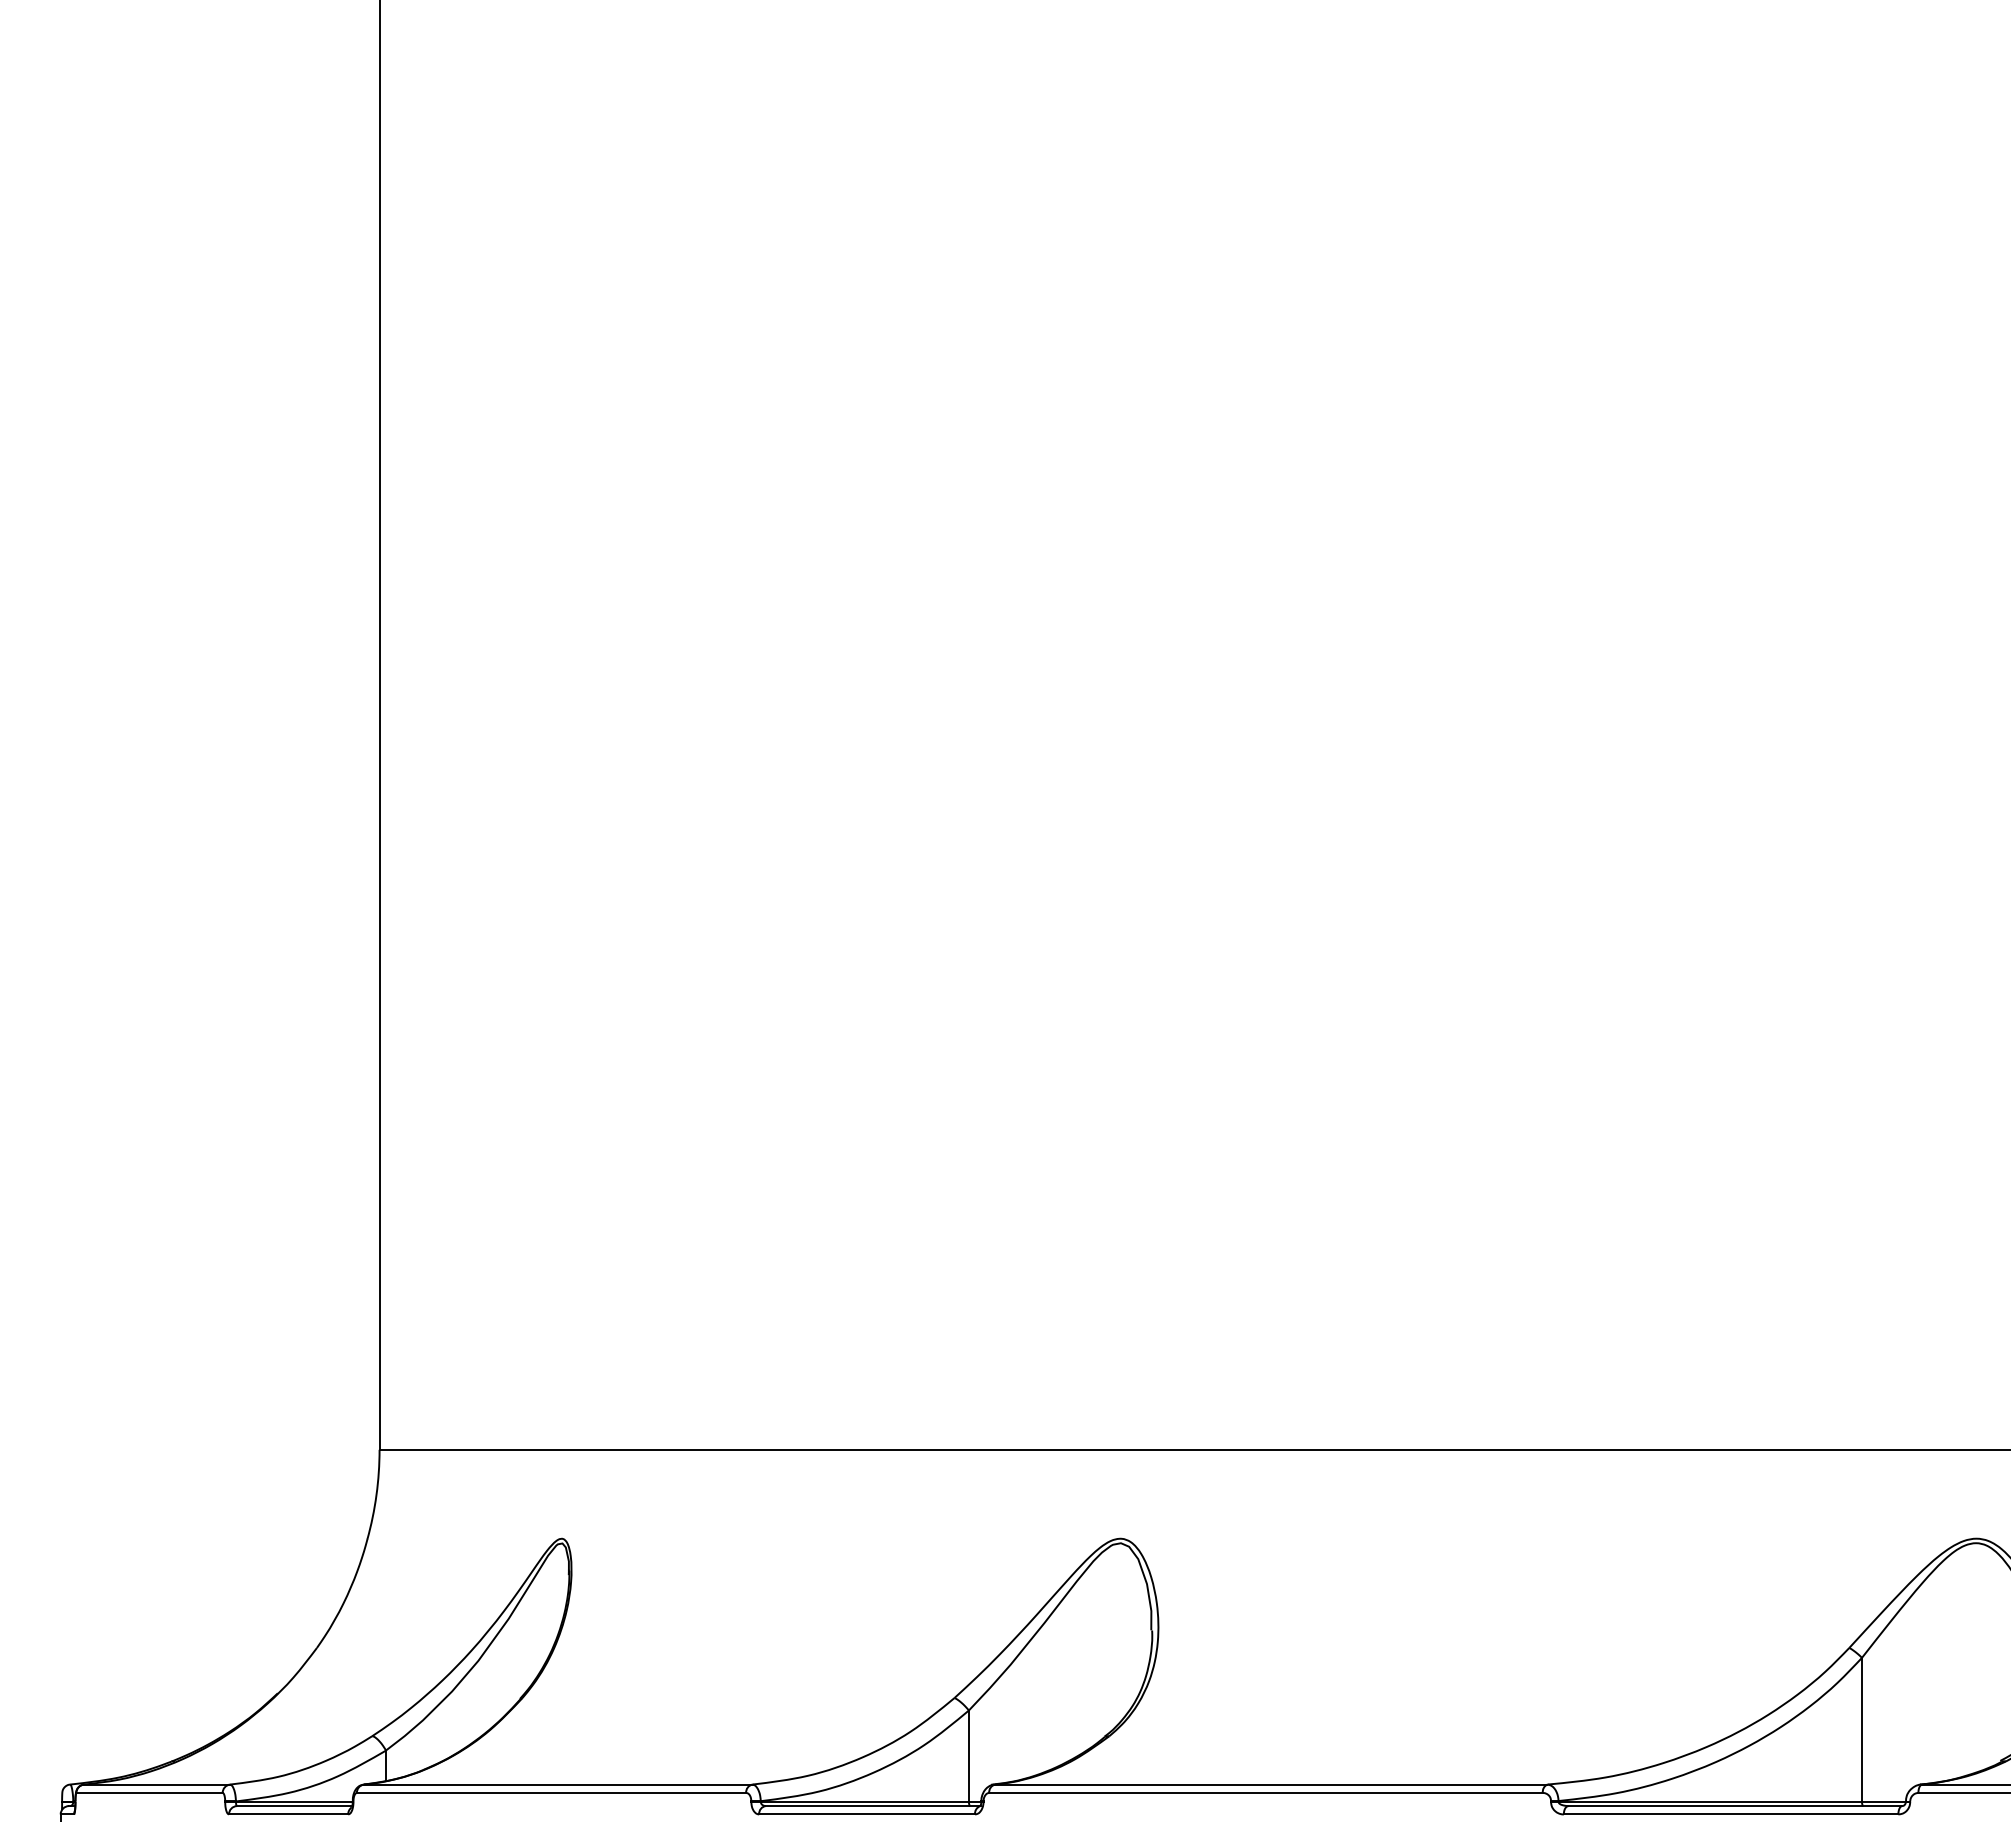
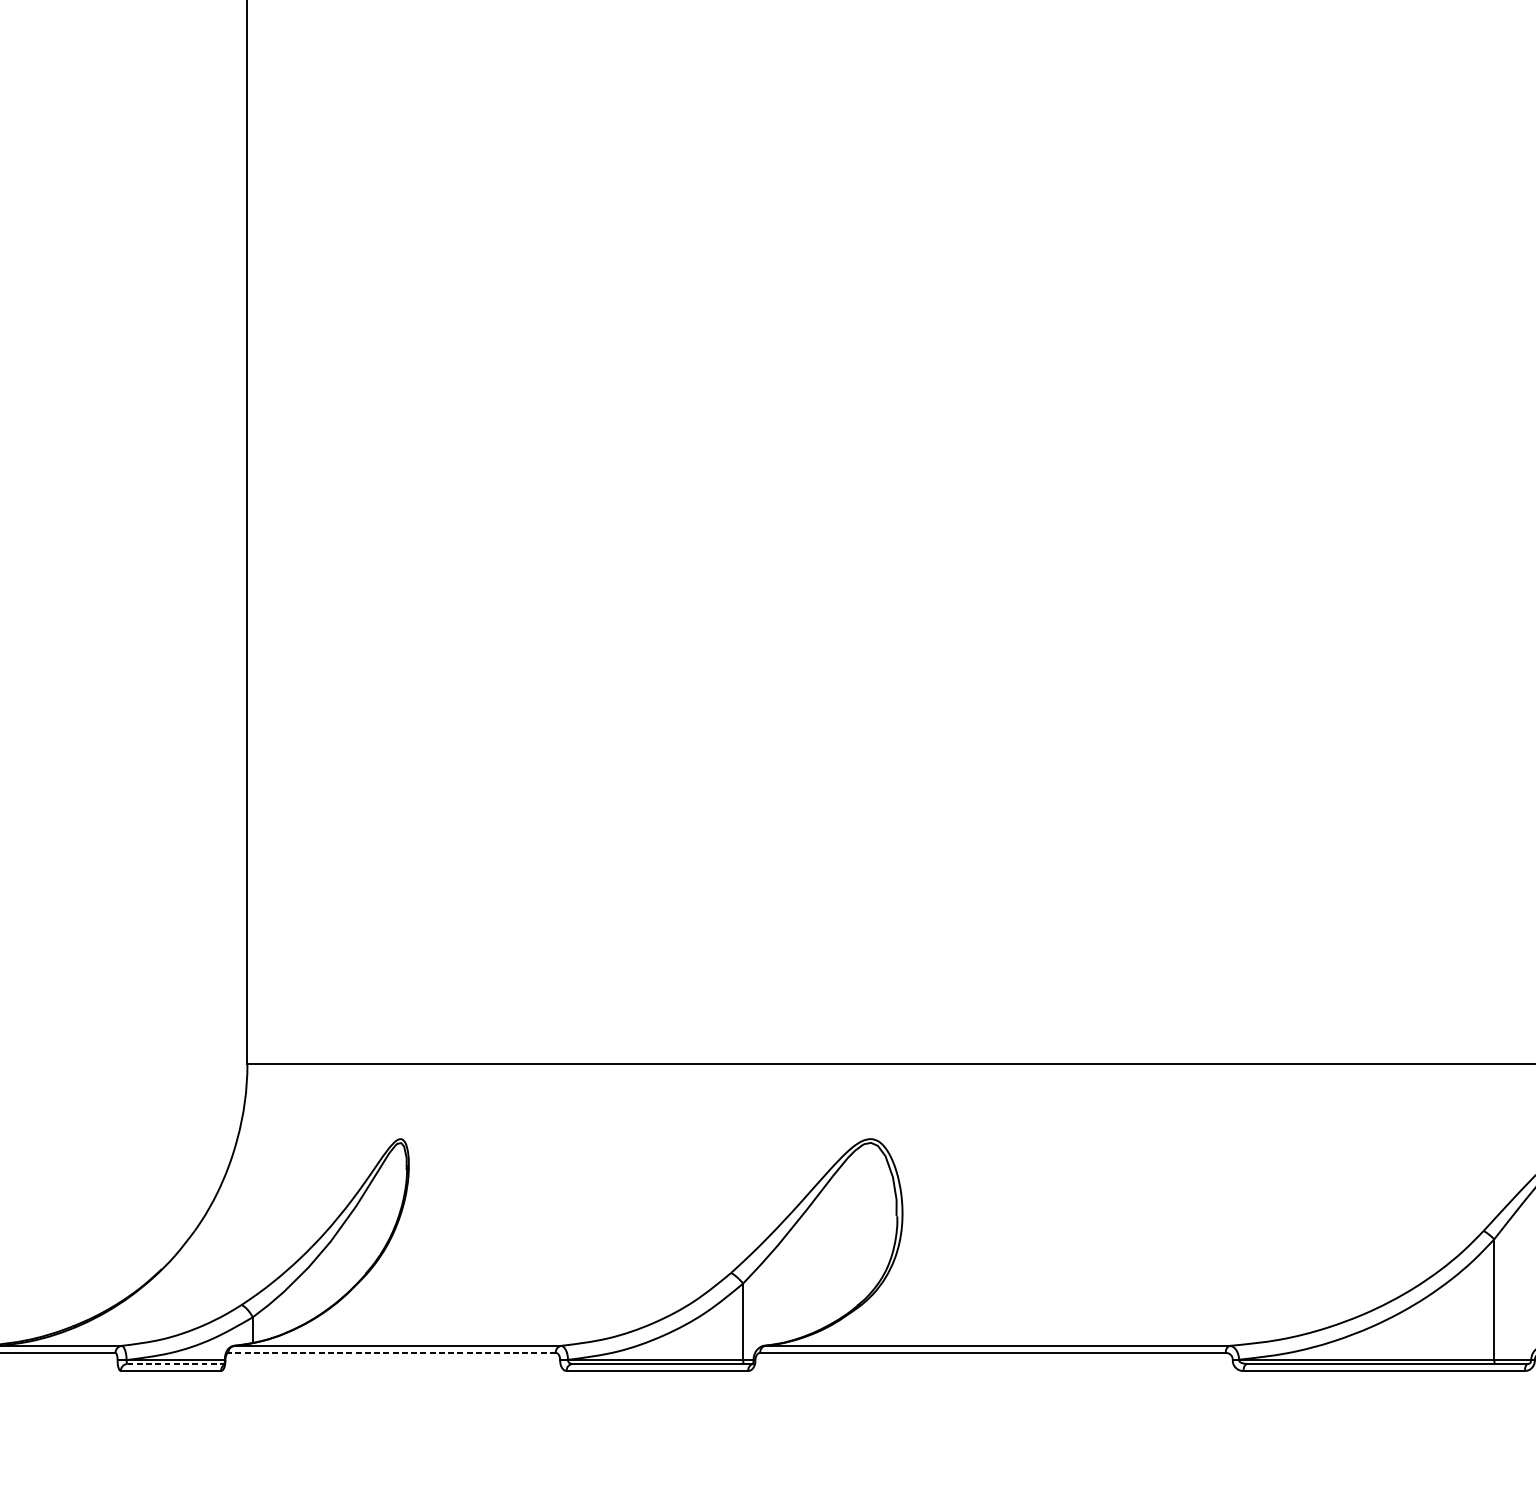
line: (551, 1792) -> (392, 1352), solid -> dashed
line: (294, 1806) -> (175, 1364), solid -> dashed

